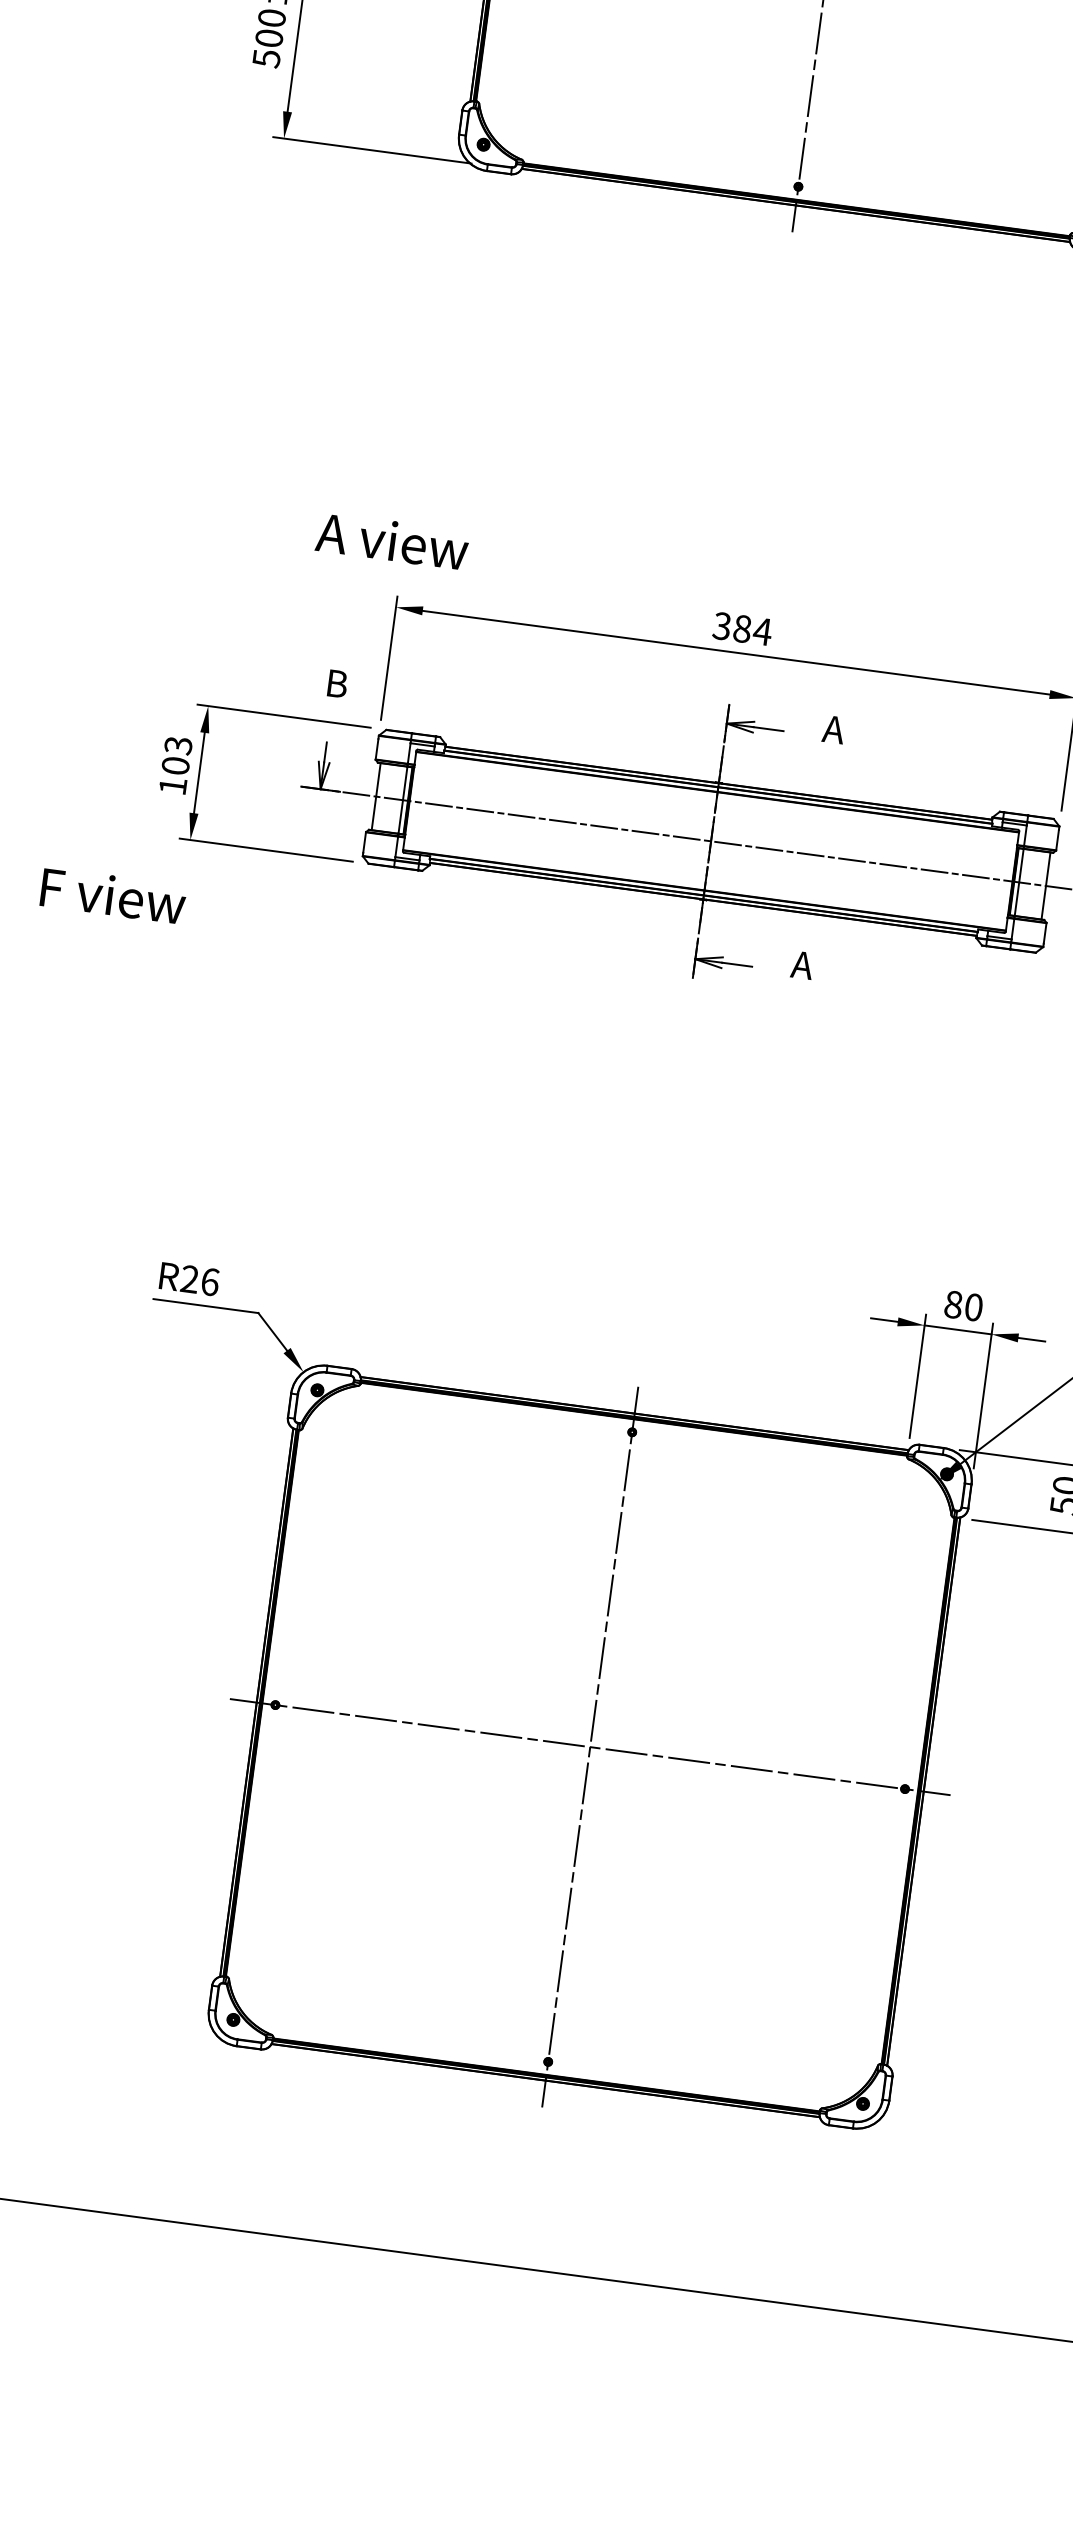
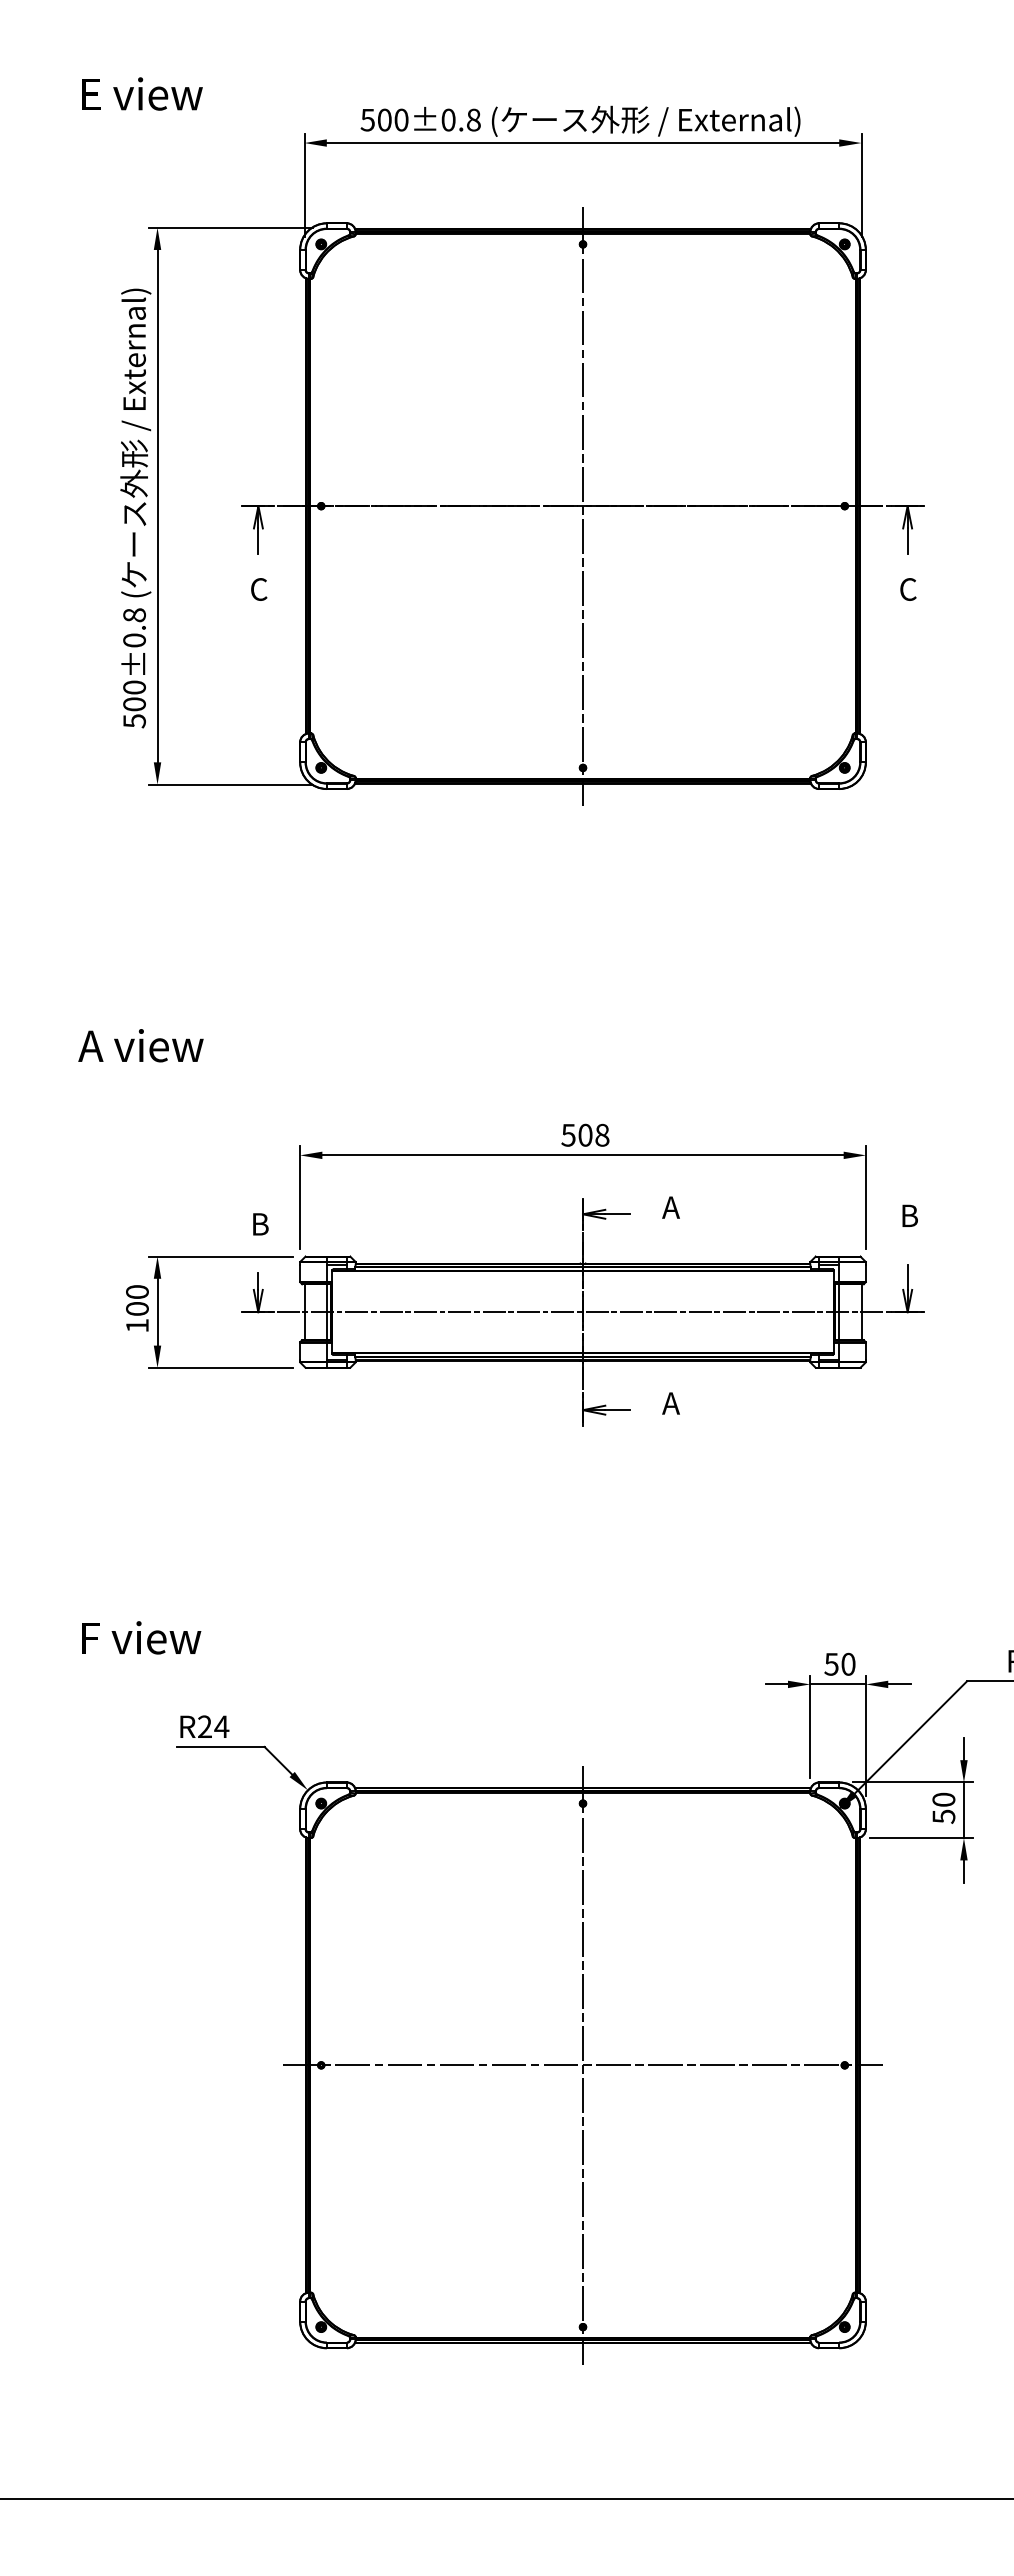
text: (391, 540) -> (140, 1045), moved
text: (742, 628) -> (585, 1134), 384 -> 508
text: (178, 746) -> (137, 1292), 103 -> 100
text: (113, 895) -> (141, 1637), moved
text: (209, 1281) -> (221, 1726), R26 -> R24
text: (953, 1304) -> (831, 1664), 80 -> 50

